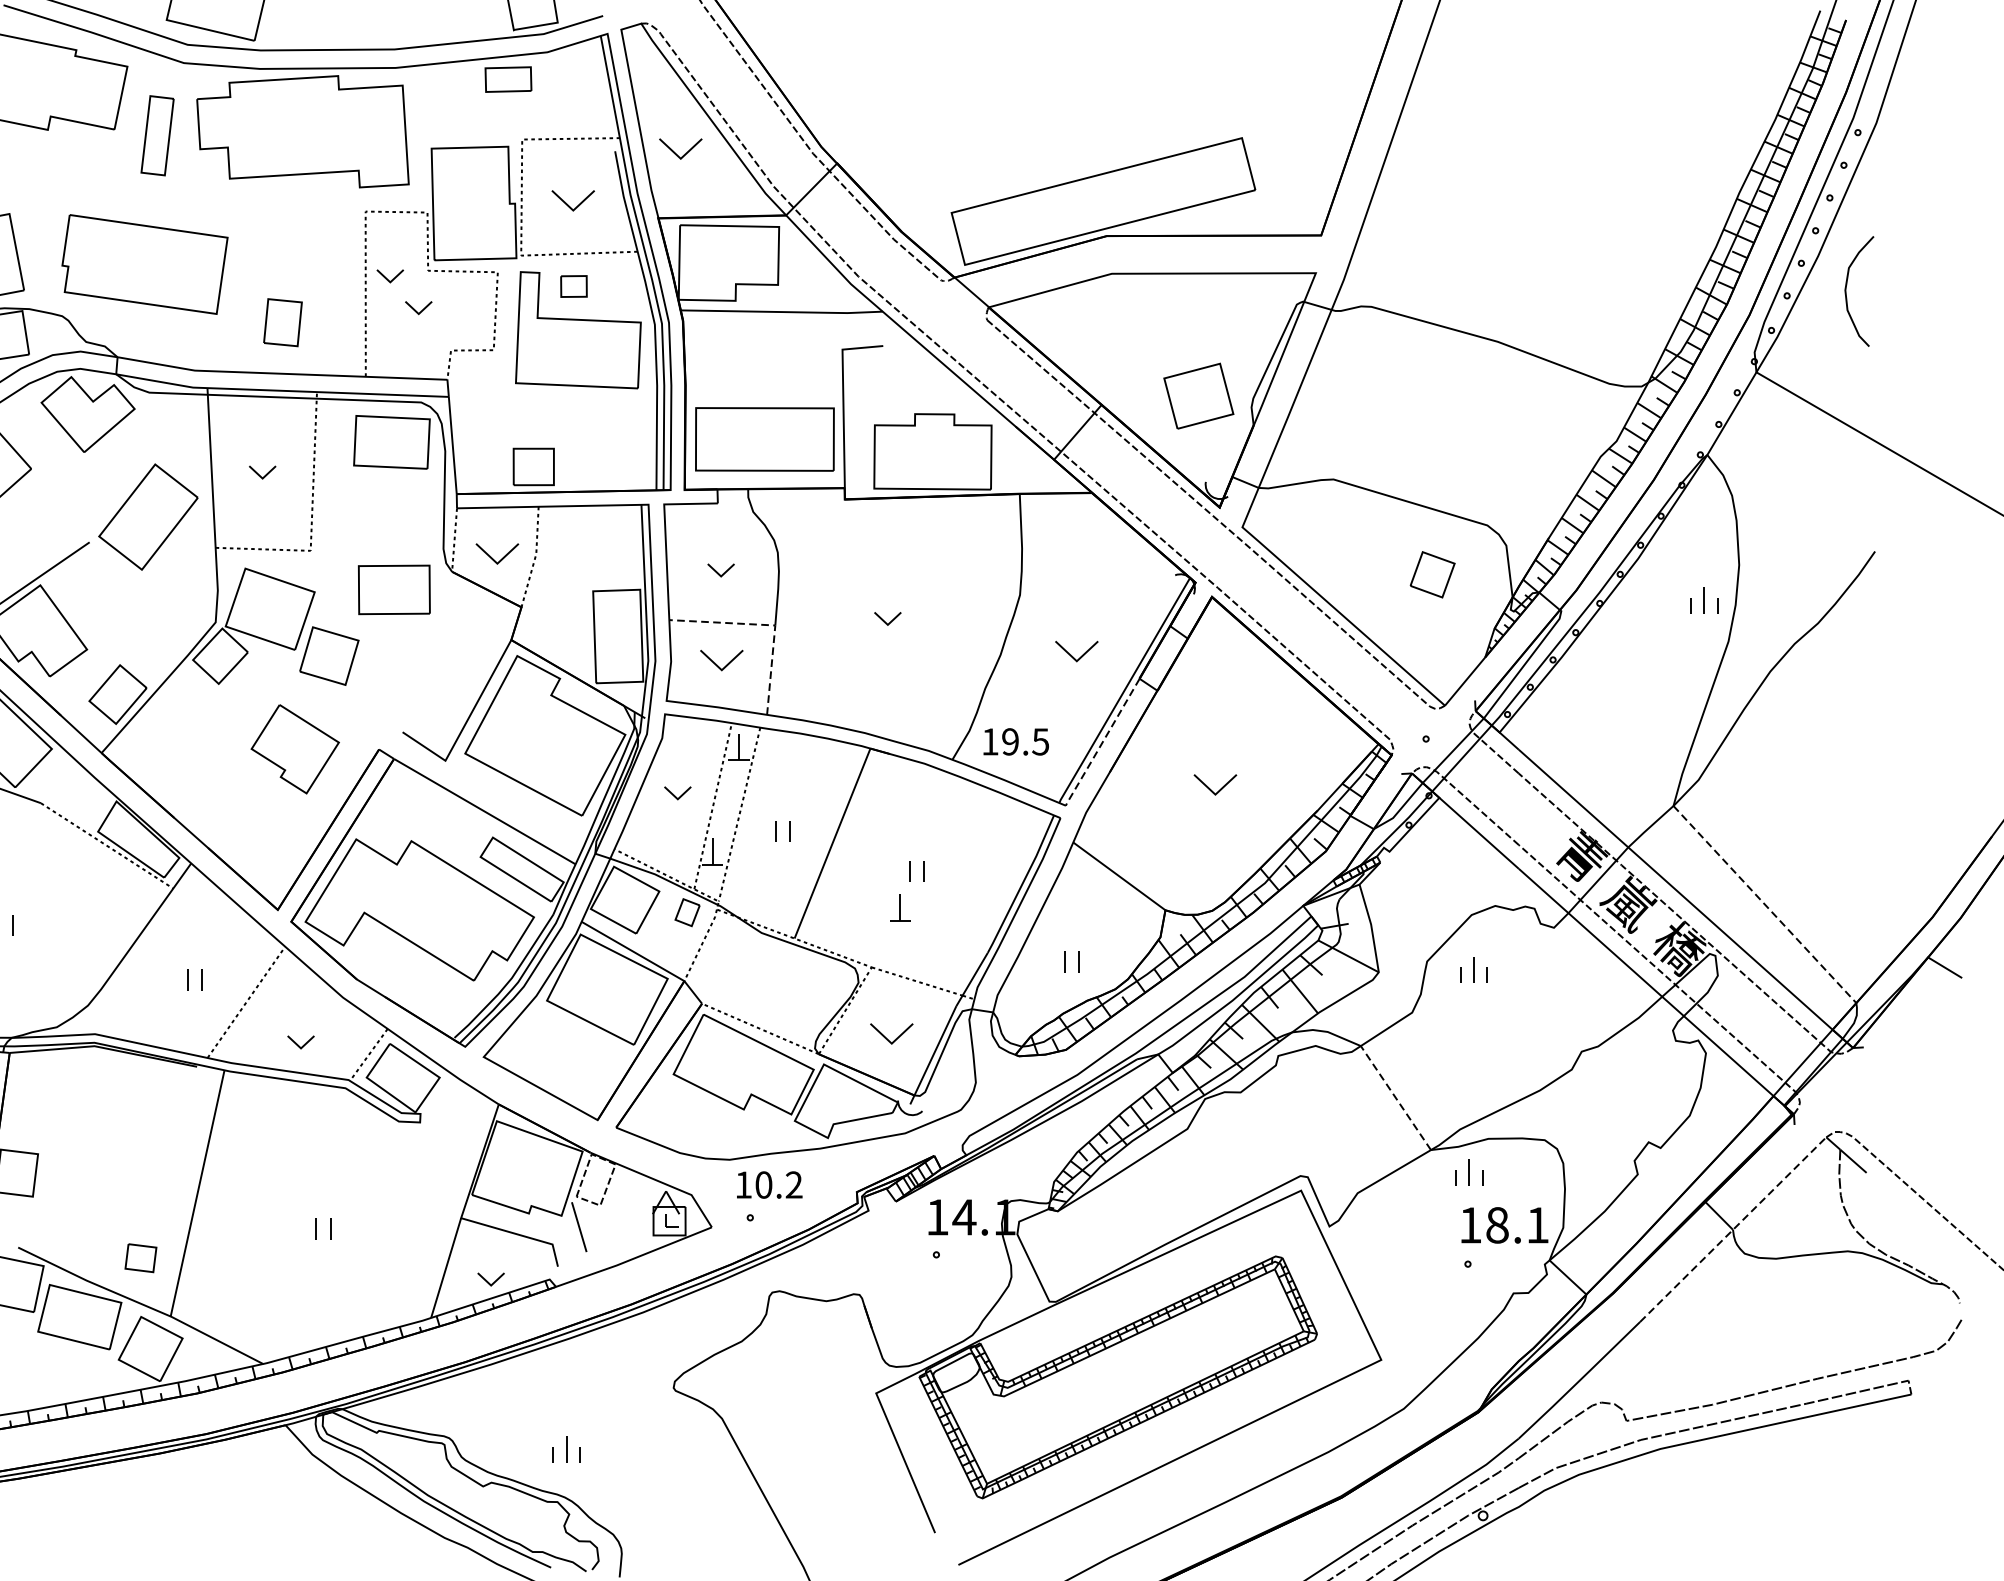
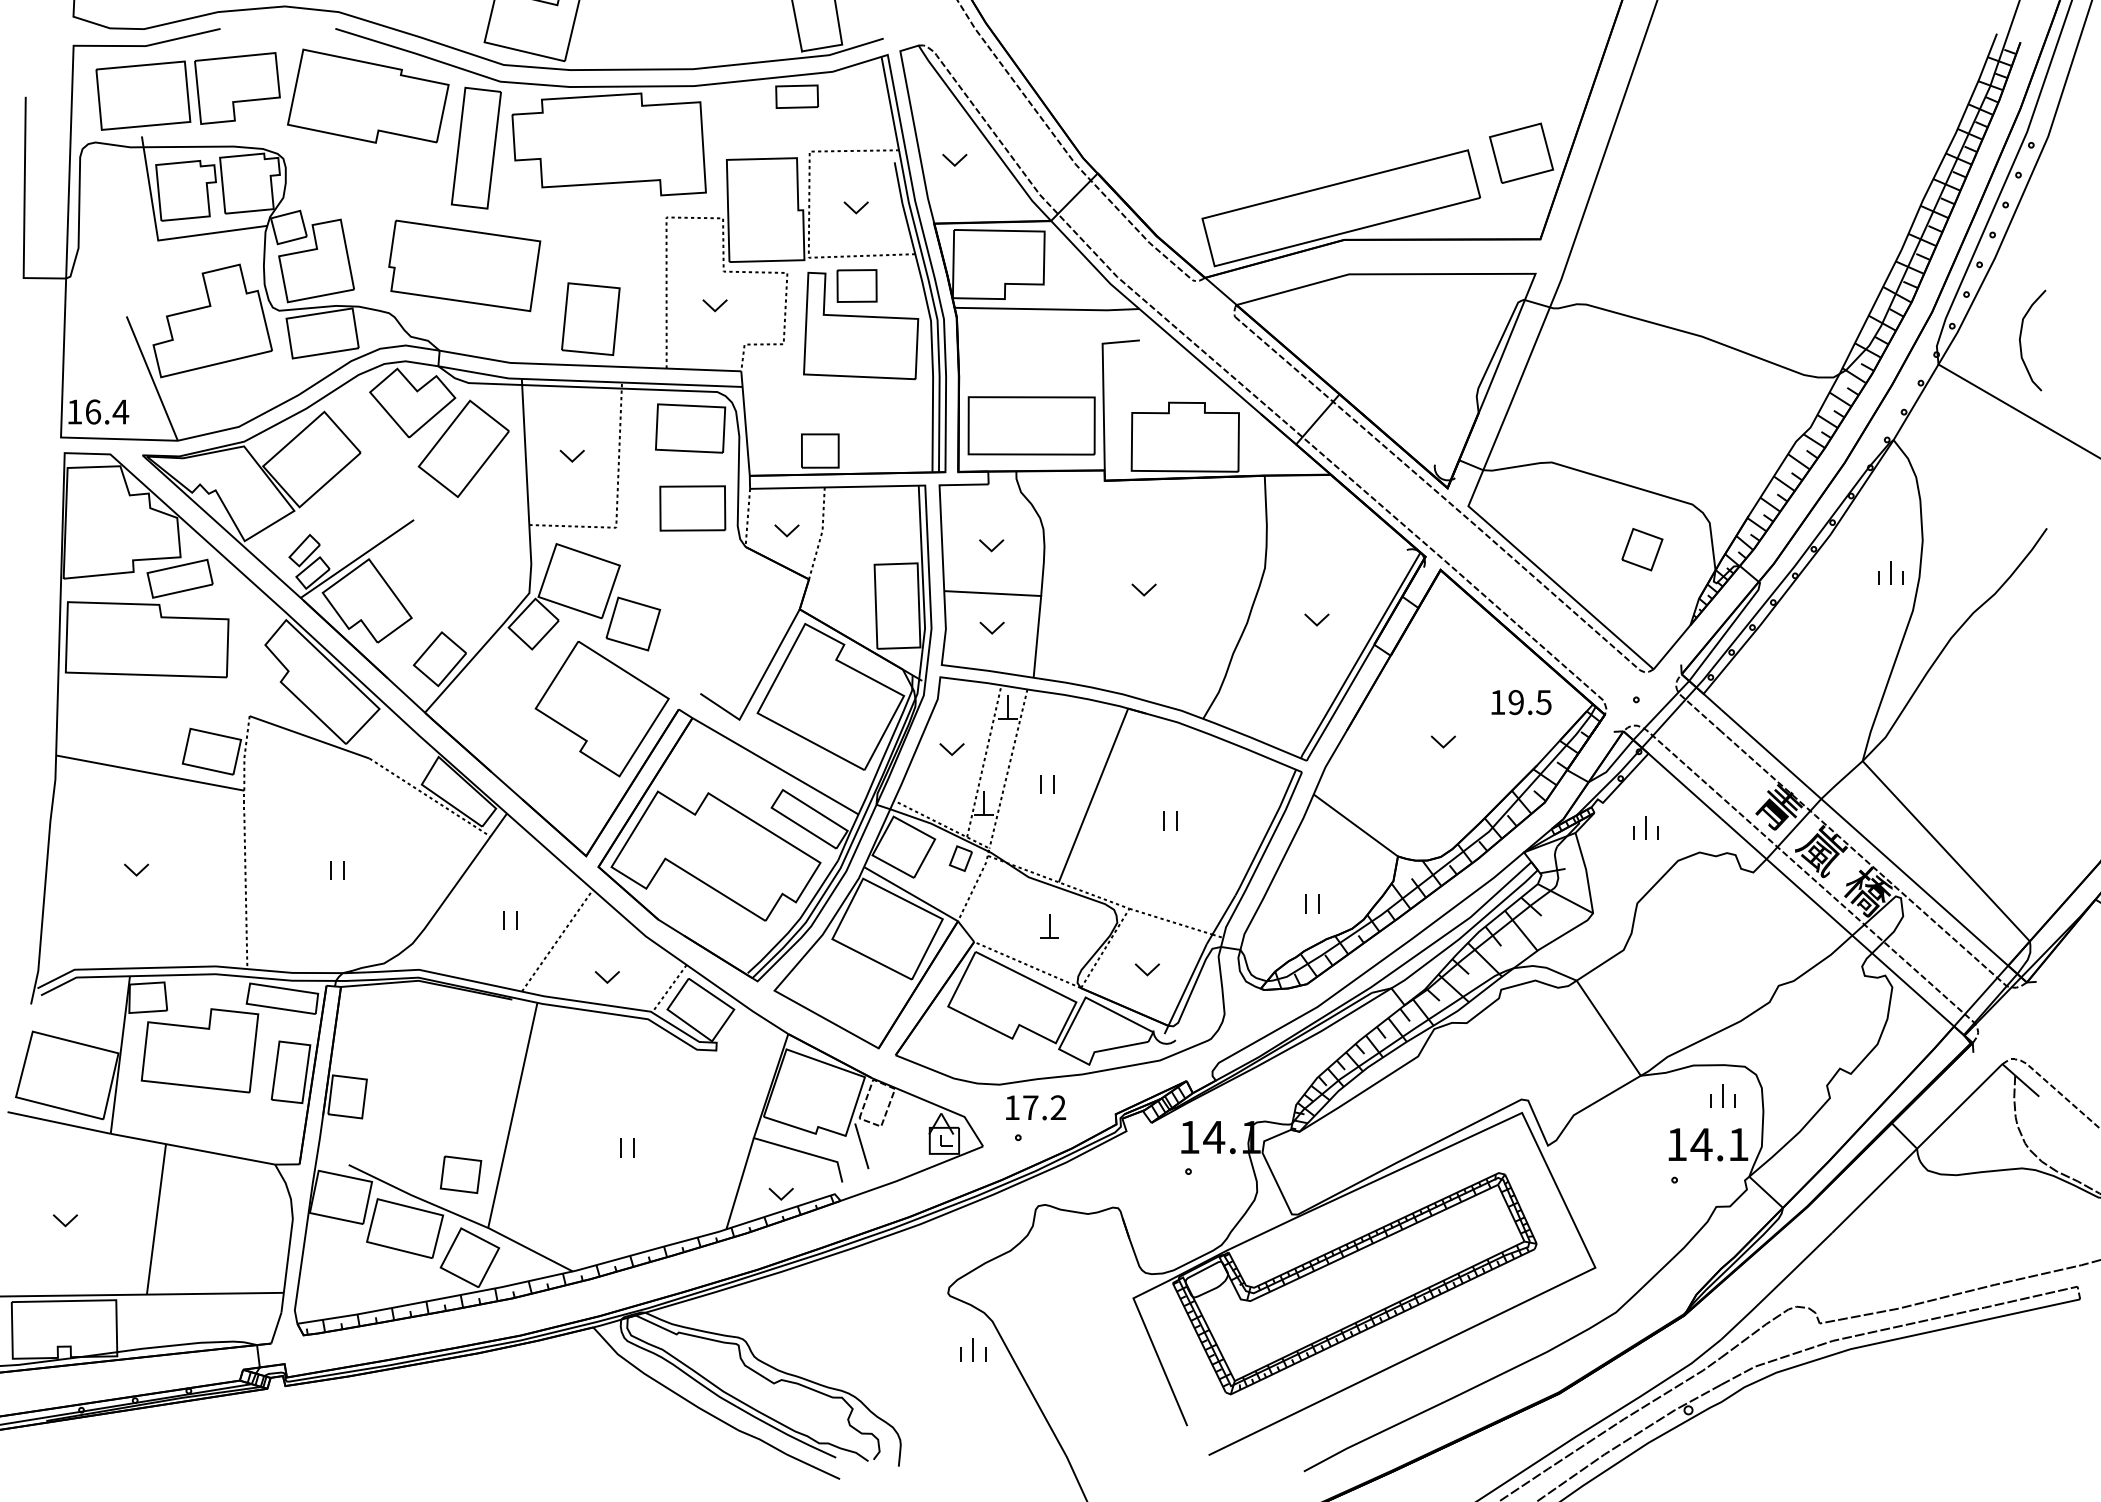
part: (156, 135) -> (475, 147), size x1.67
part: (680, 148) -> (954, 159), size x0.62
part: (572, 200) -> (855, 207), size x0.62
part: (389, 276) -> (688, 276), removed
part: (573, 285) -> (856, 285), size x1.67
curve: (1847, 293) -> (2021, 342), moved
part: (282, 322) -> (590, 318), size x1.67
part: (1198, 395) -> (1521, 152), moved
part: (148, 516) -> (463, 448), moved
part: (496, 553) -> (786, 530), size x0.62
part: (394, 589) -> (692, 508), moved
line: (768, 624) -> (1034, 595), dashed -> solid
part: (1076, 651) -> (1316, 619), size x0.62
part: (720, 659) -> (991, 627), size x0.62
text: (1016, 741) -> (1521, 702), moved
line: (1101, 744) -> (1339, 704), dashed -> solid
part: (294, 749) -> (601, 709), size x1.67
part: (1214, 784) -> (1442, 741), size x0.62
line: (1765, 904) -> (1946, 851), dashed -> solid
part: (900, 908) -> (1049, 926), moved
part: (1473, 969) -> (1645, 827), moved
part: (890, 1033) -> (1146, 969), size x0.62
line: (1395, 1097) -> (1608, 1027), dashed -> solid
part: (1468, 1171) -> (1722, 1095), moved
text: (763, 1184) -> (1030, 1107), 10.2 -> 17.2
text: (1497, 1225) -> (1701, 1144), 18.1 -> 14.1
line: (1733, 1229) -> (1917, 1148), dashed -> solid
part: (140, 1257) -> (460, 1174), size x1.43
part: (566, 1449) -> (973, 1349), moved

